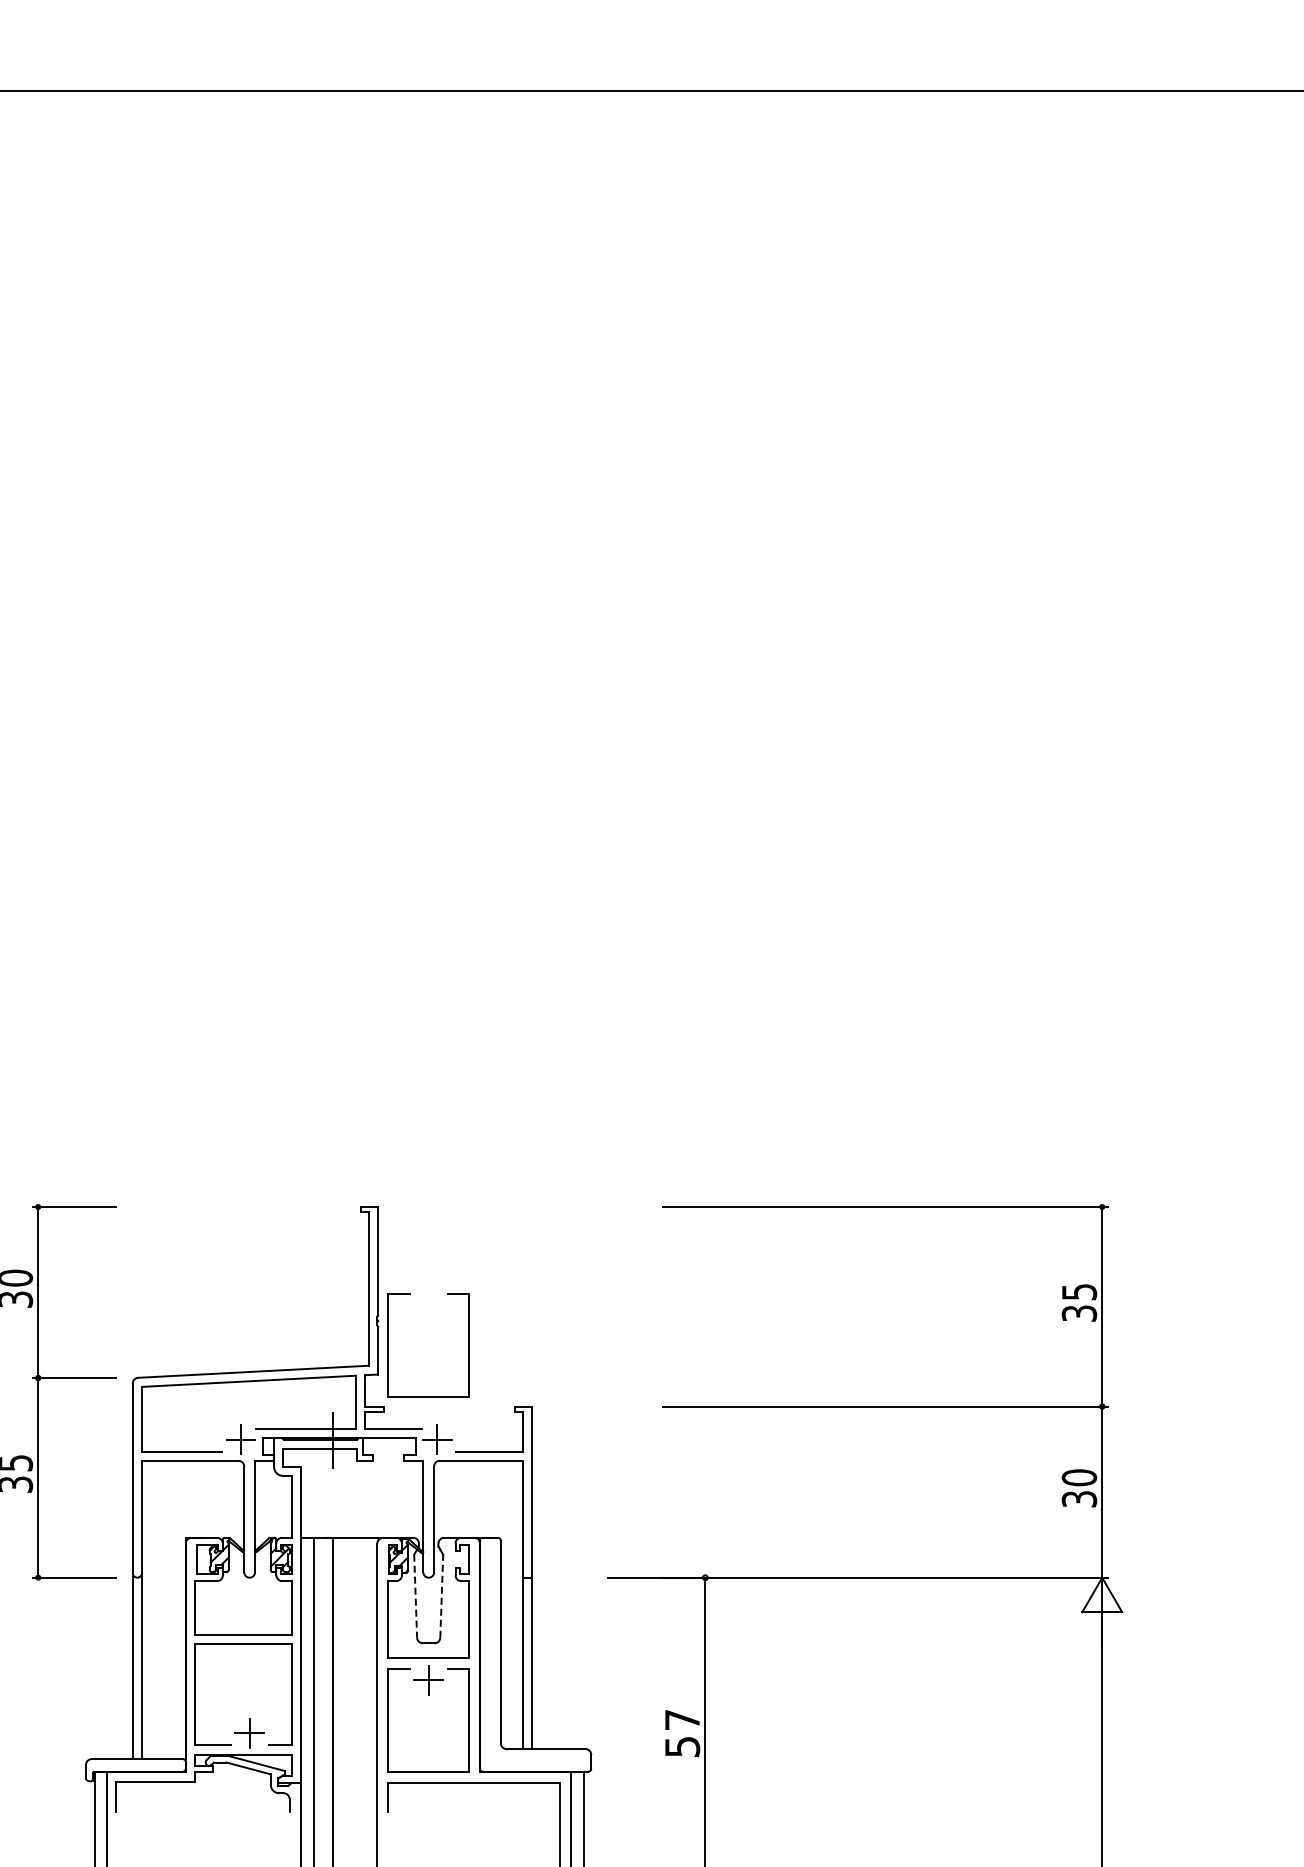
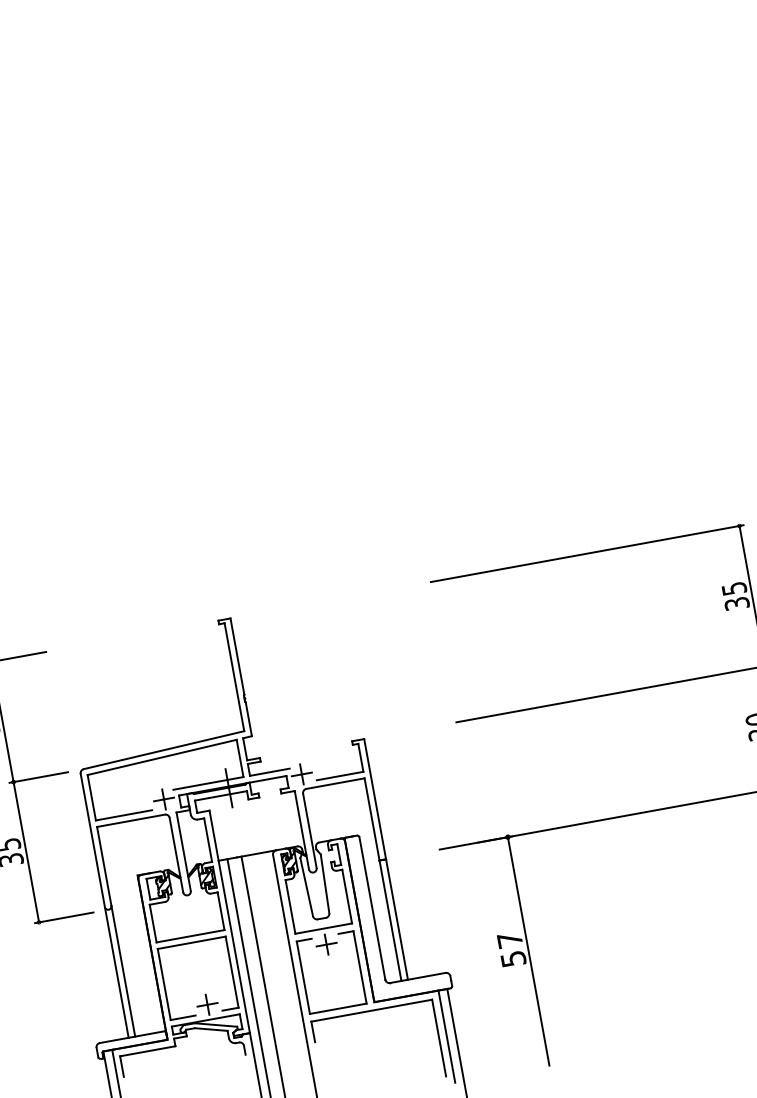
part: (388, 1345) -> (255, 714), removed
line: (415, 1596) -> (306, 887), dashed -> solid
line: (441, 1596) -> (324, 884), dashed -> solid

